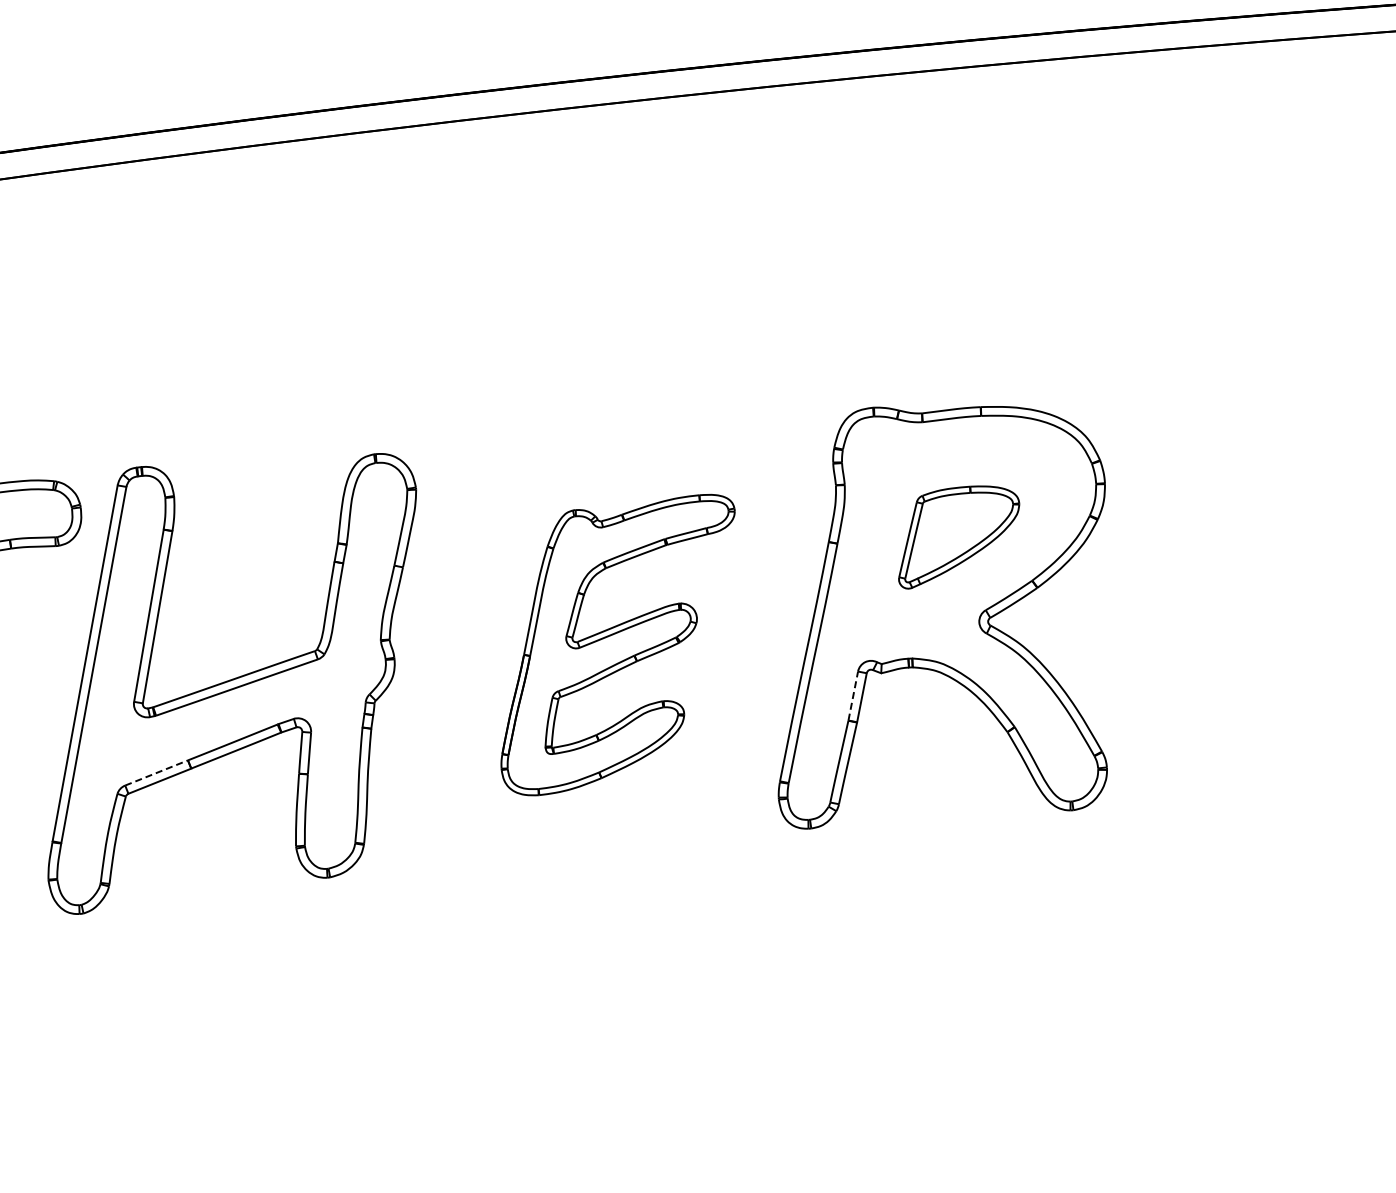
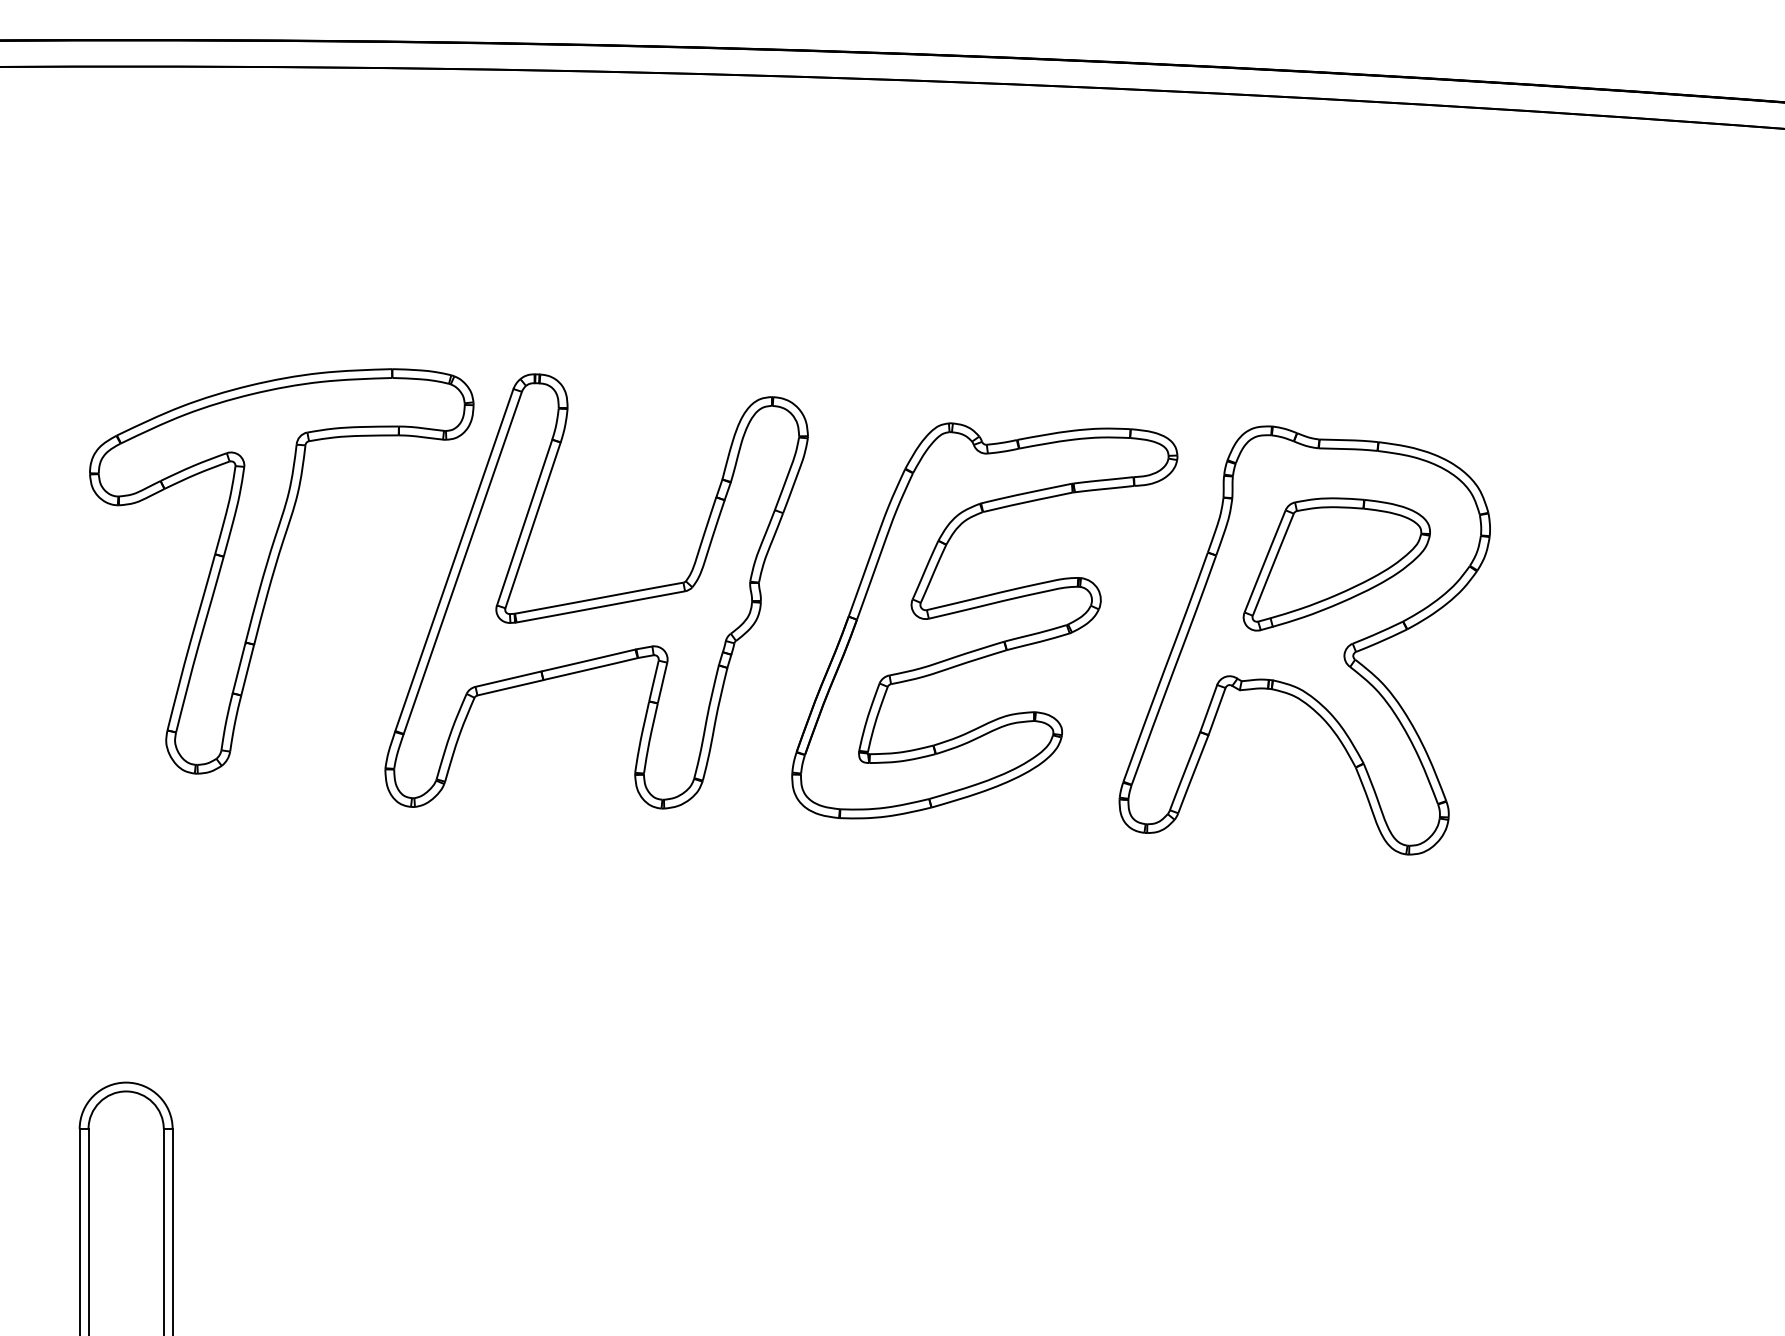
part: (957, 534) -> (1336, 564), size x1.43
part: (618, 642) -> (984, 620), size x1.43
line: (853, 696) -> (1208, 708), dashed -> solid
line: (156, 773) -> (508, 679), dashed -> solid

